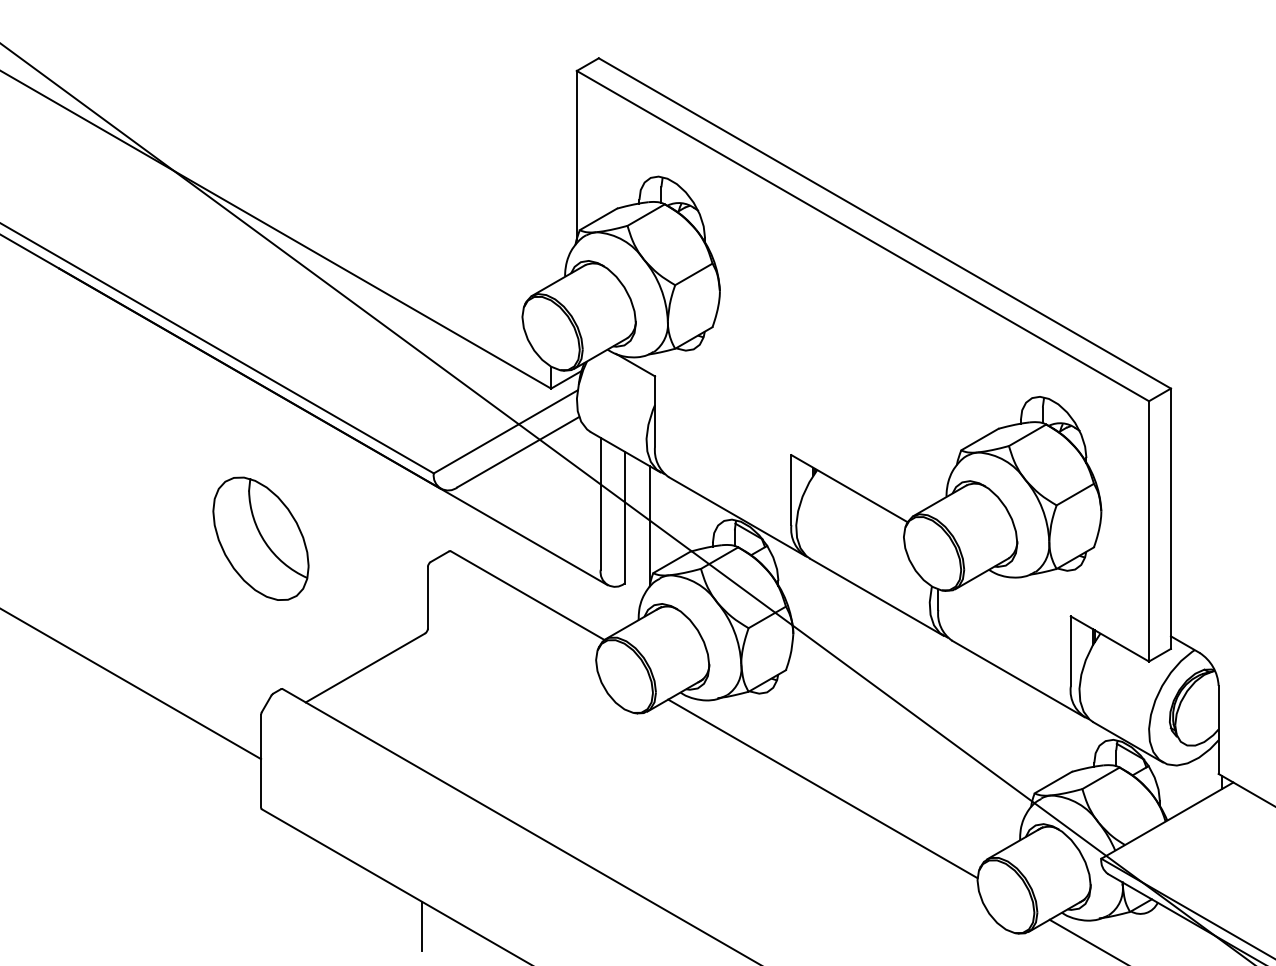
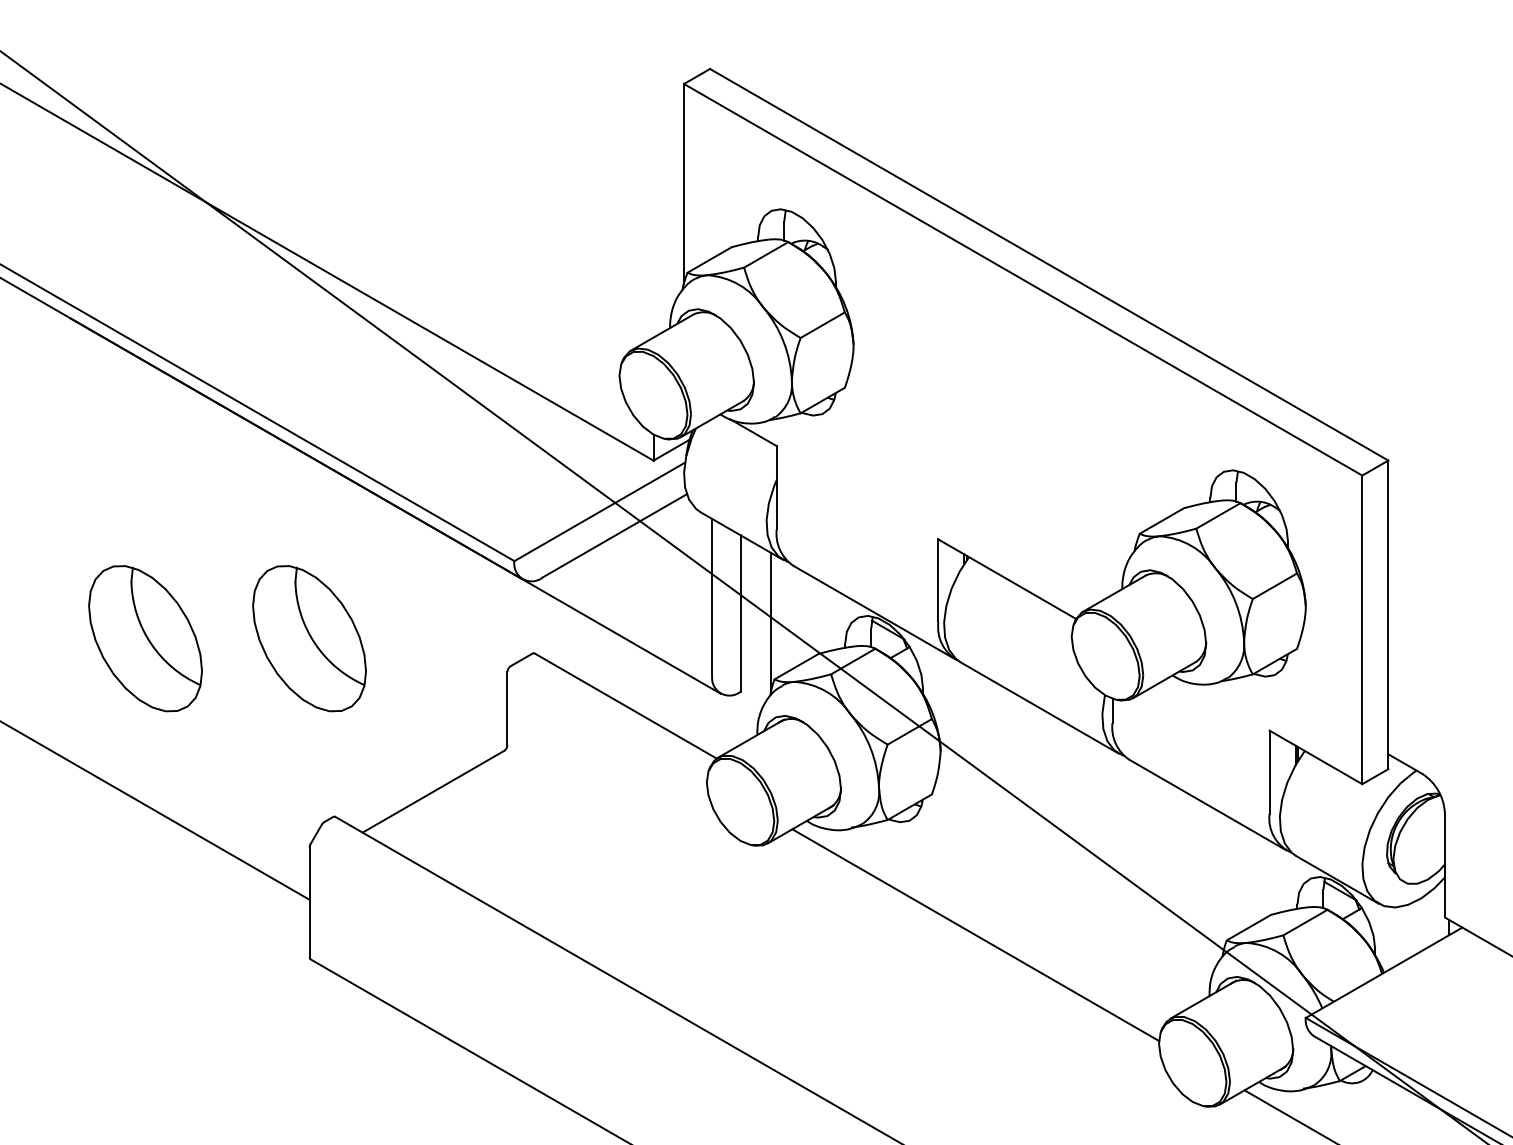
part: (122, 538) -> (145, 638), added
line: (422, 925) -> (500, 1097), removed

